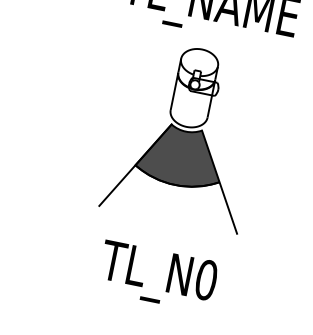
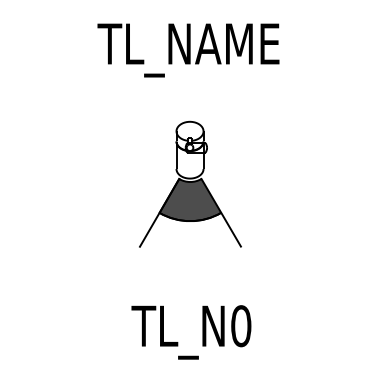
part: (185, 135) -> (190, 184), size x0.7

